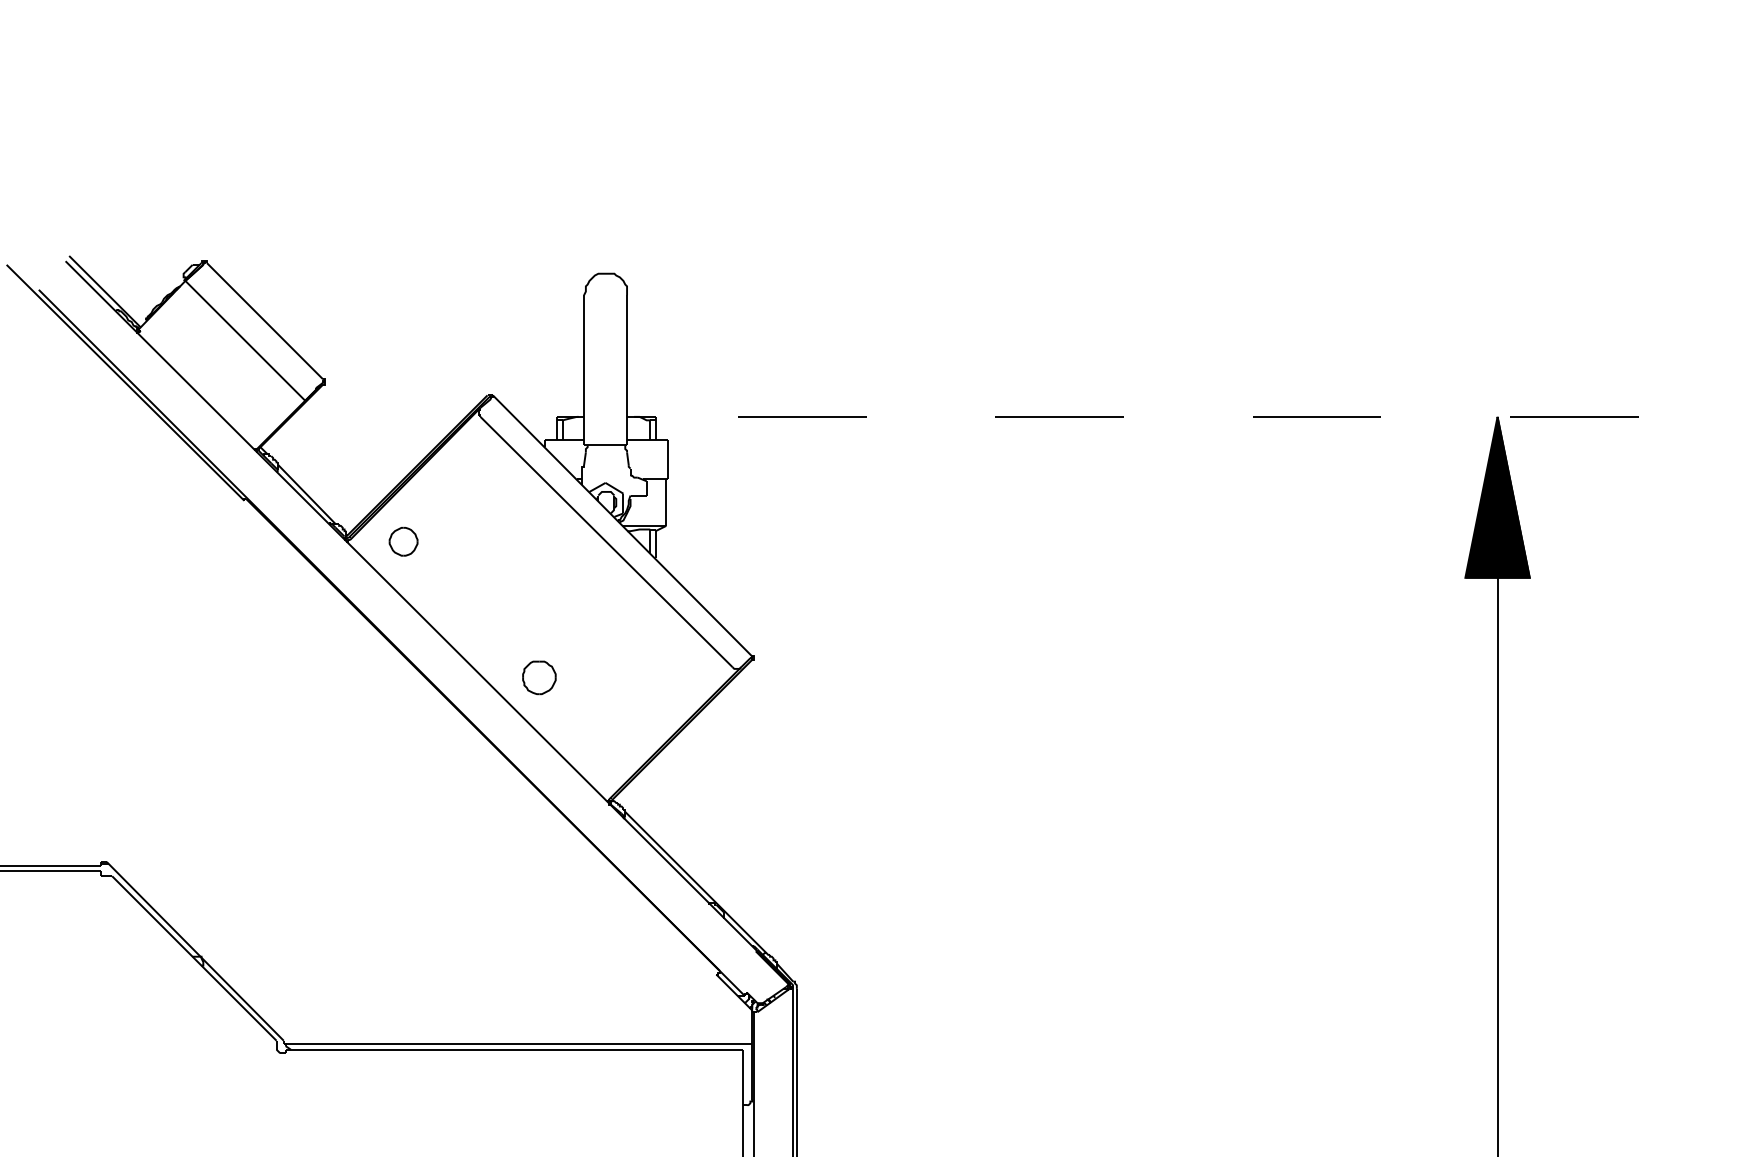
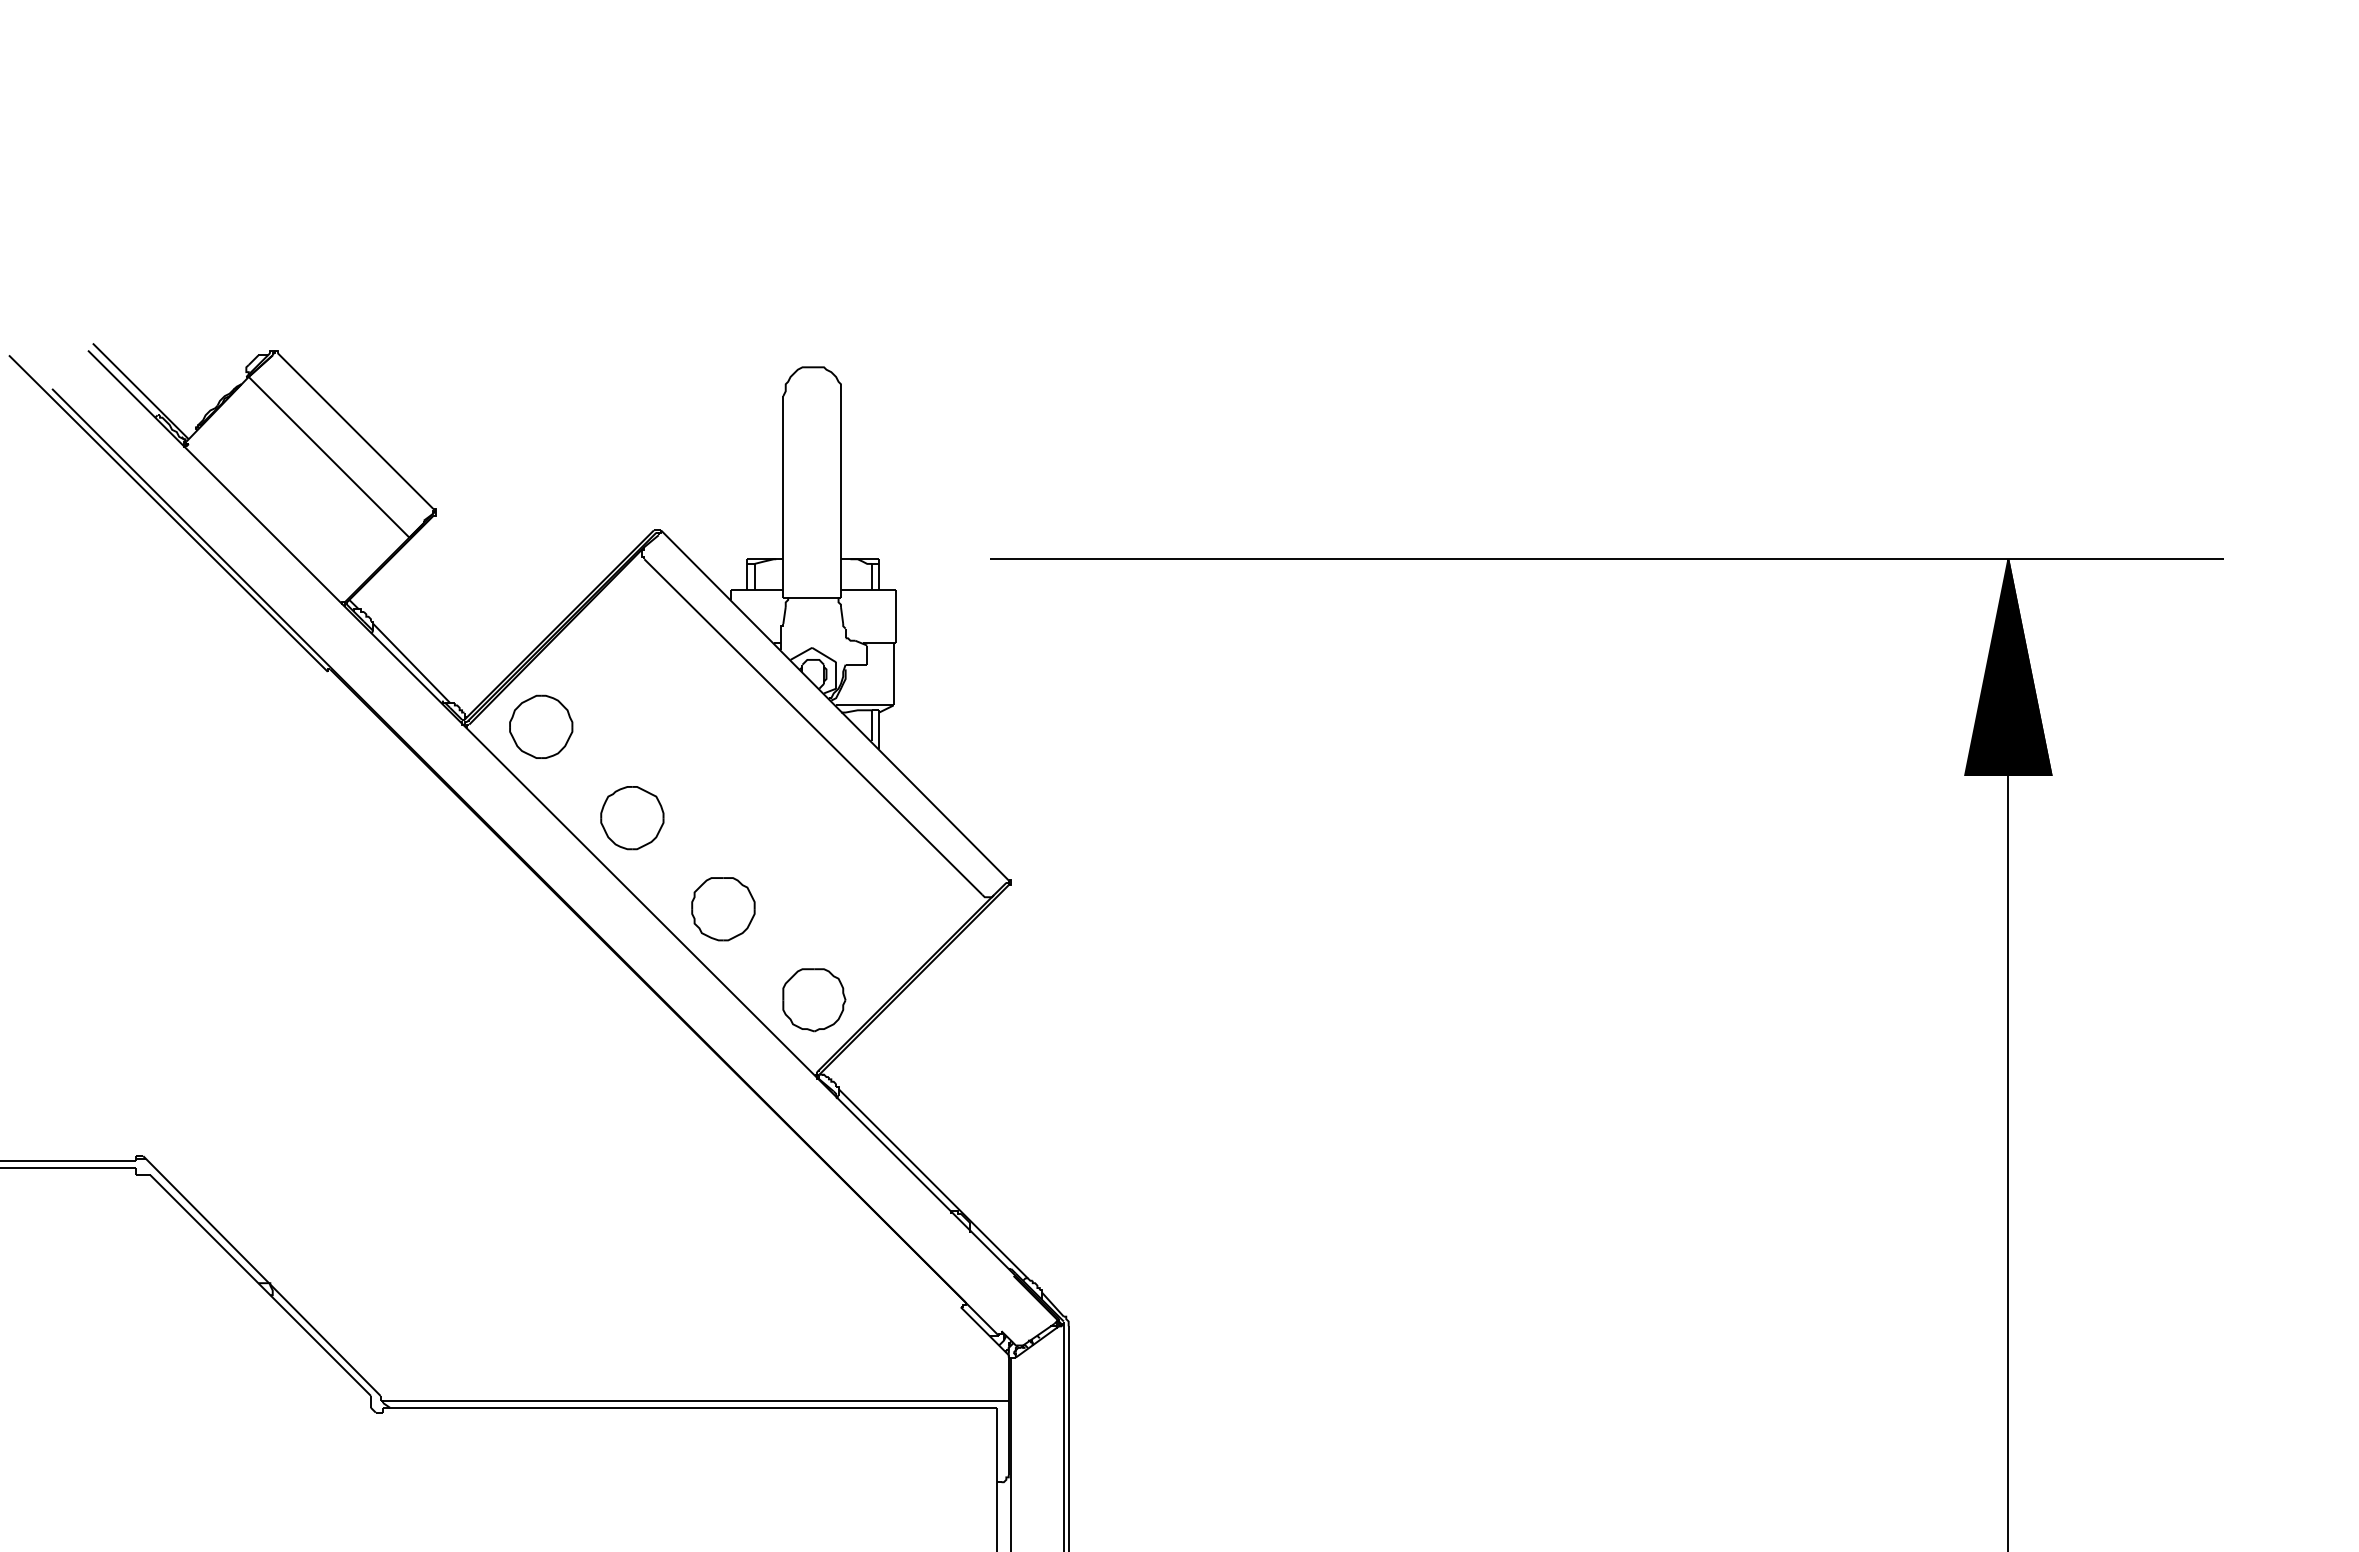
line: (1198, 417) -> (1607, 559), dashed -> solid
part: (403, 541) -> (541, 726), size x1.67
part: (471, 610) -> (632, 818), added
part: (539, 678) -> (723, 909), size x1.43
part: (607, 745) -> (814, 1000), added

